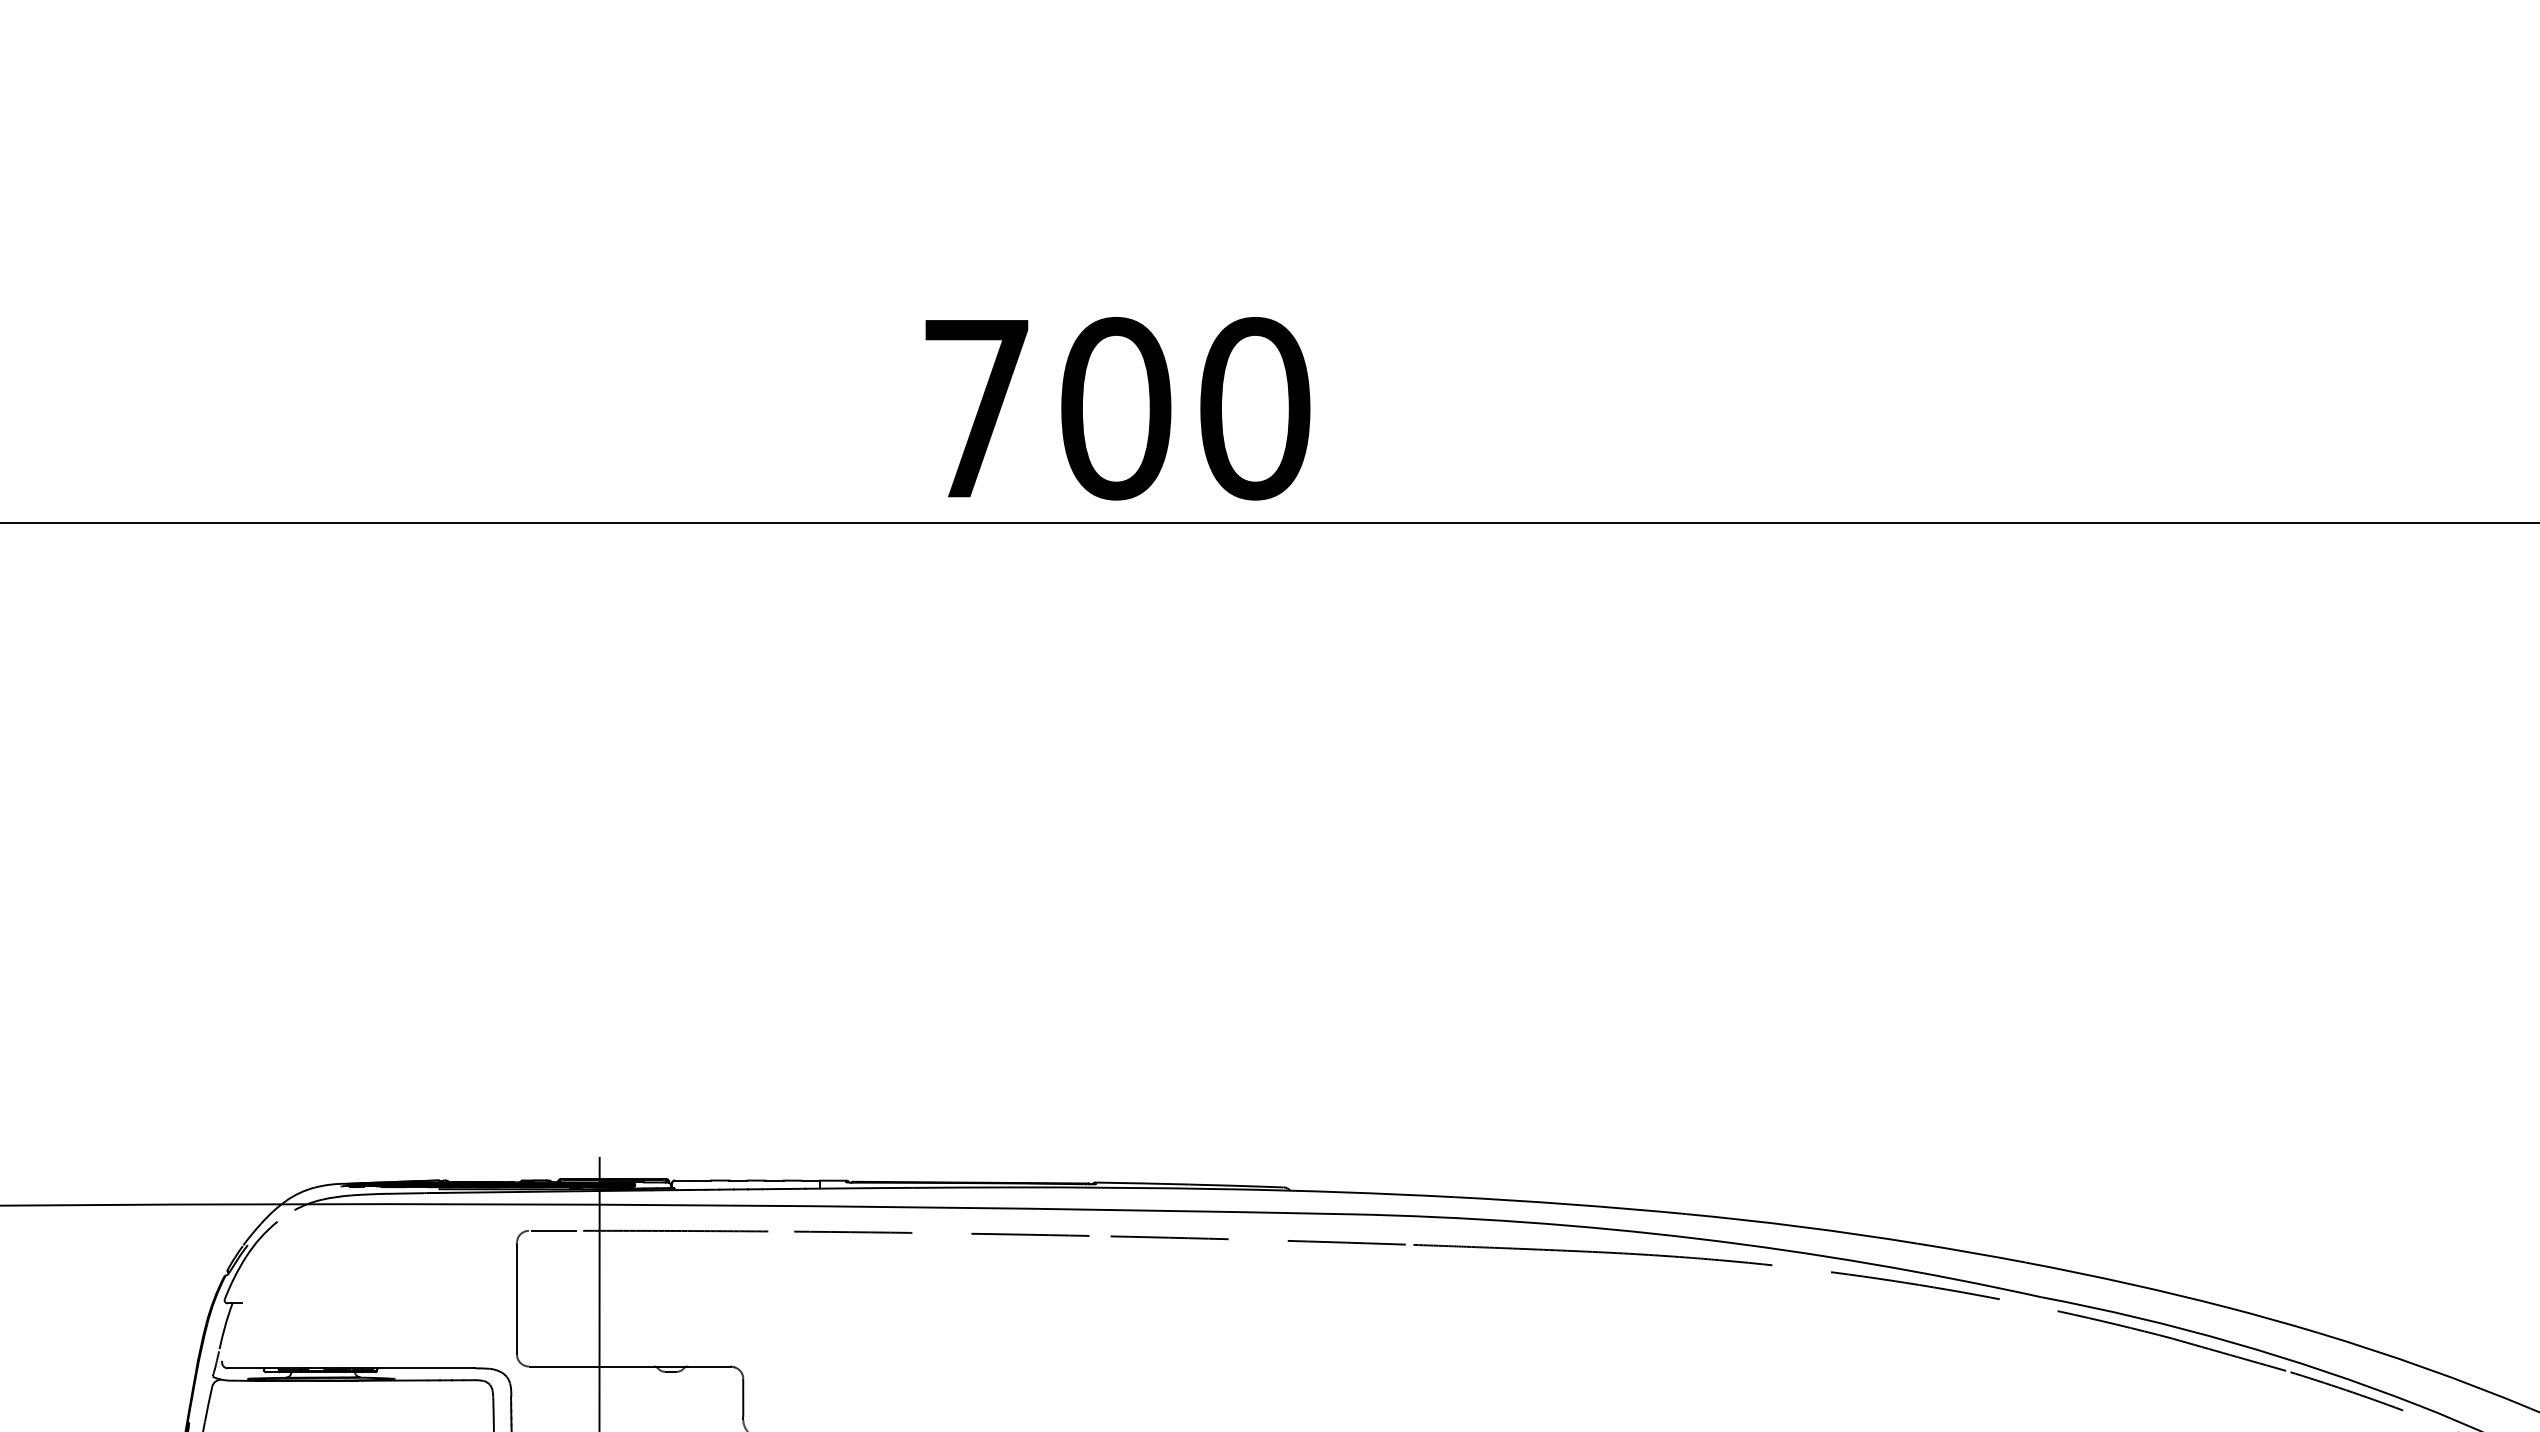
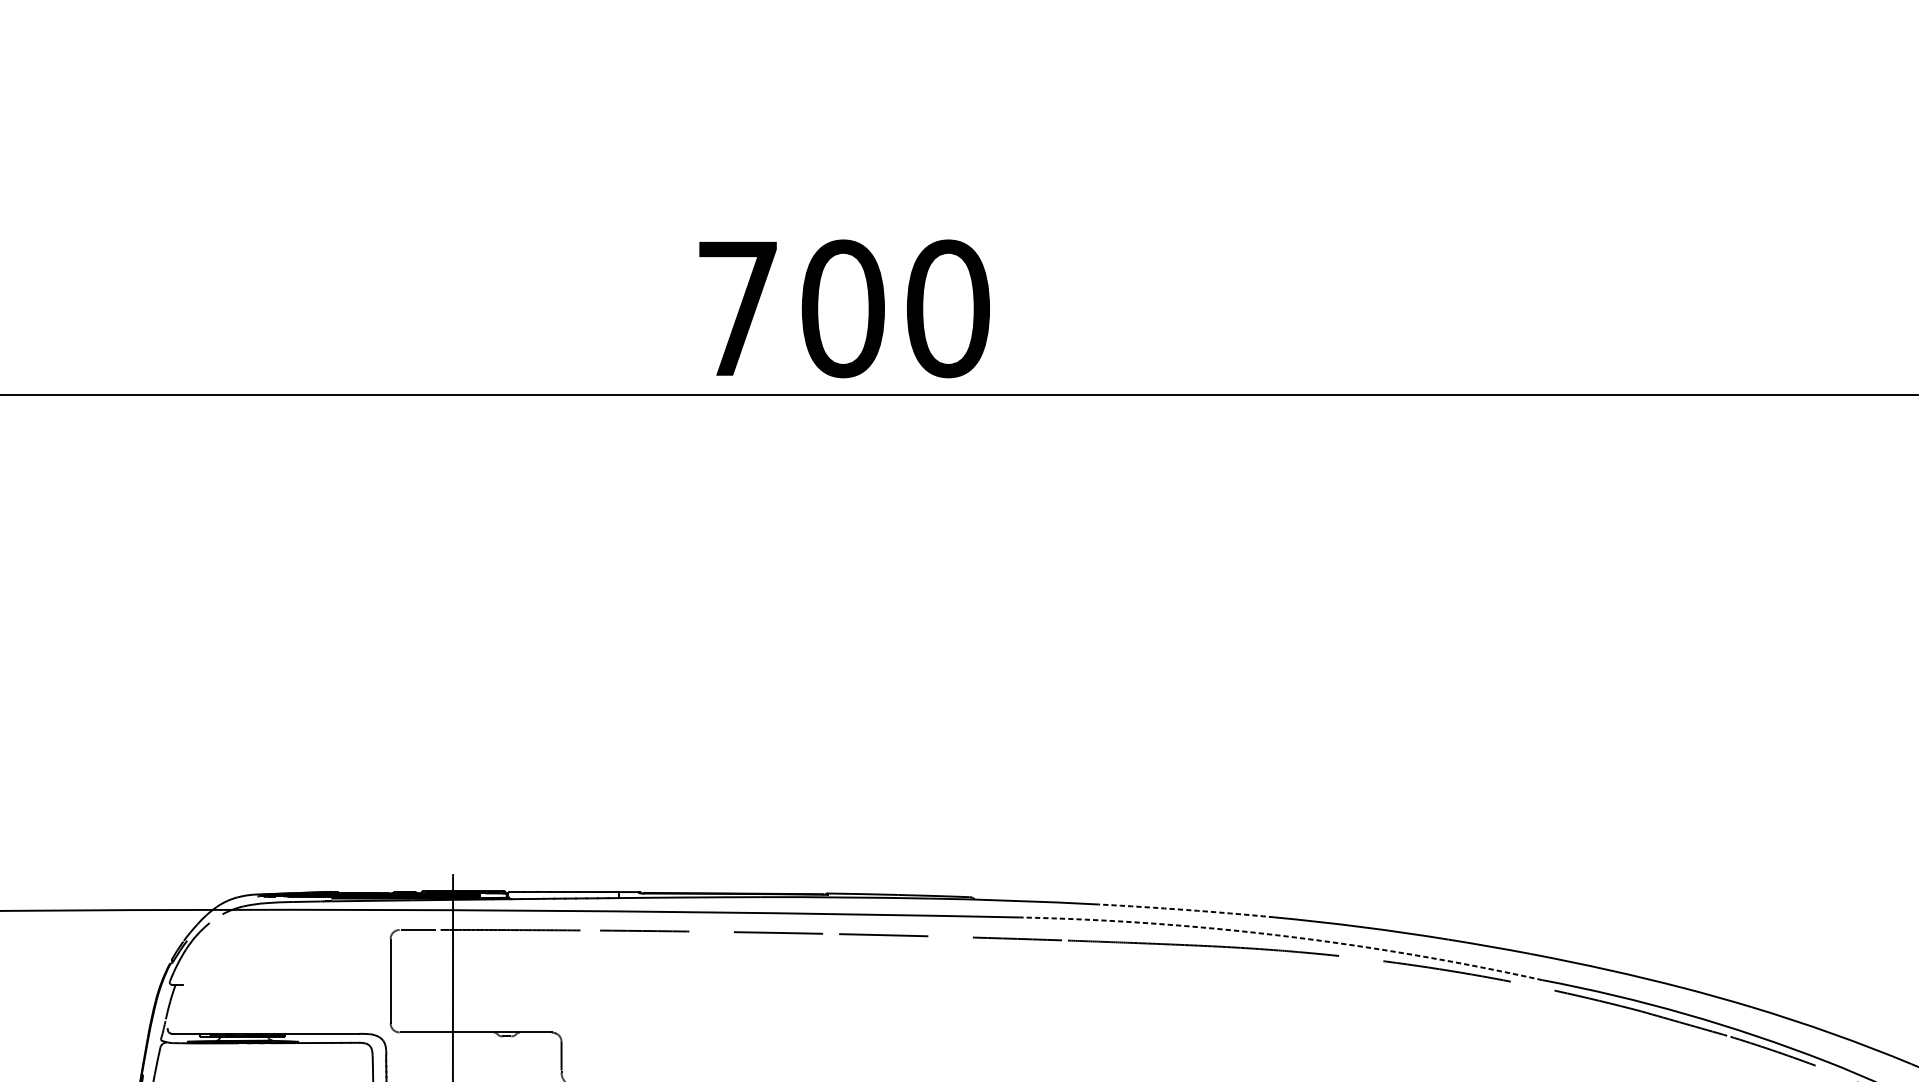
arc: (1570, 1204) -> (1186, 910), solid -> dashed
arc: (1697, 1238) -> (1282, 935), solid -> dashed

